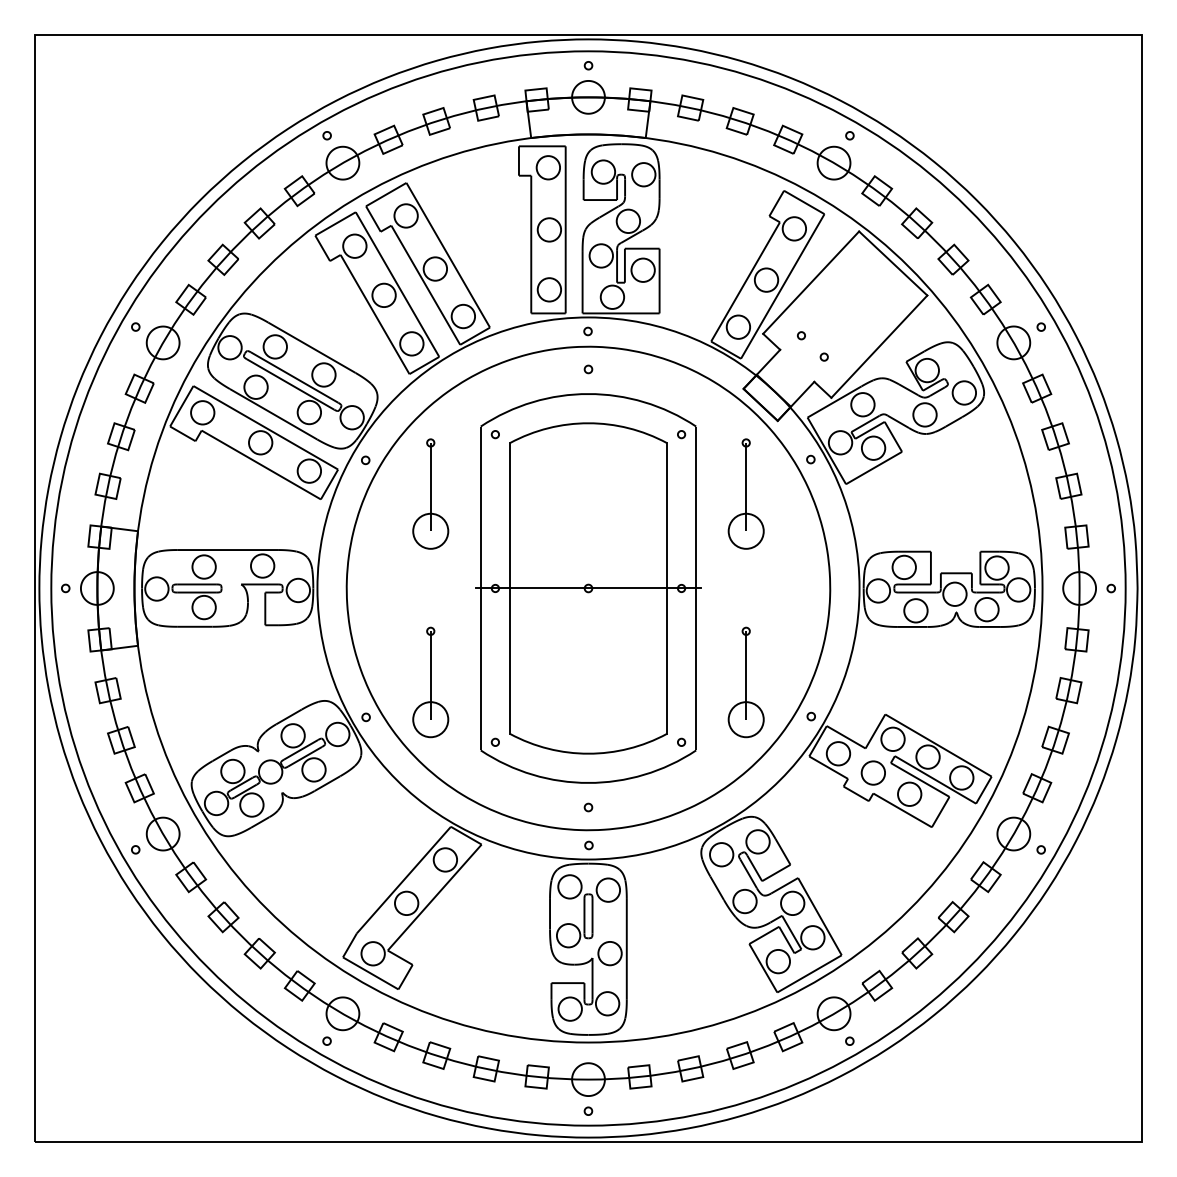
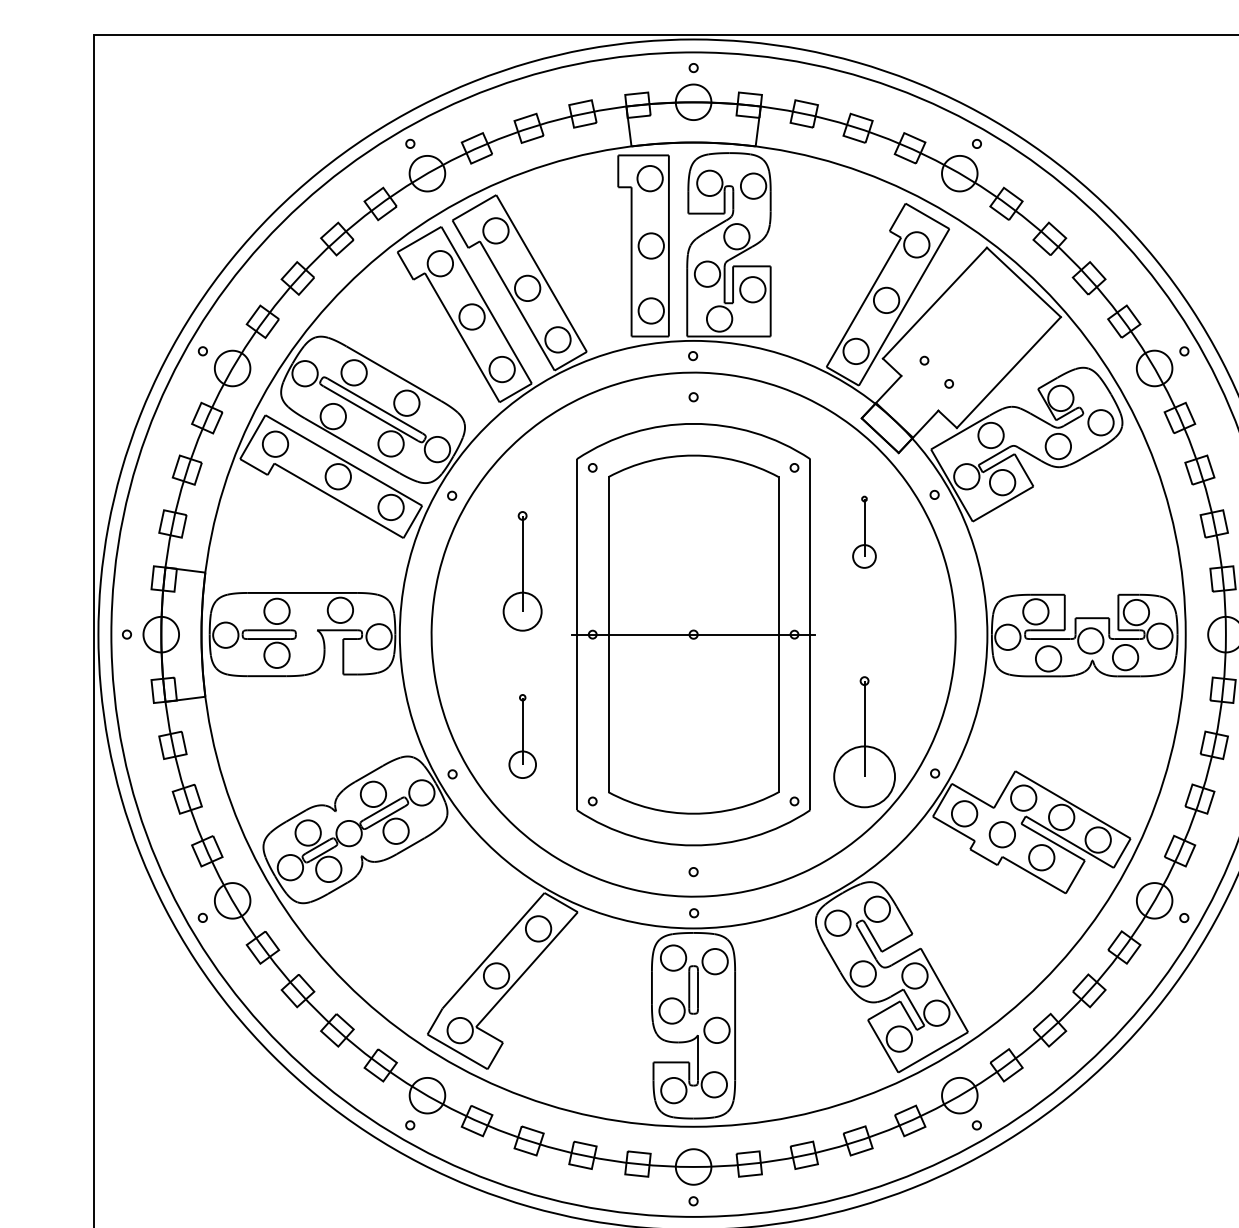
part: (430, 493) -> (522, 570), moved
part: (745, 493) -> (863, 531), size x0.6
part: (430, 682) -> (522, 736), size x0.7
circle: (745, 719) -> (863, 776), size x1.6

